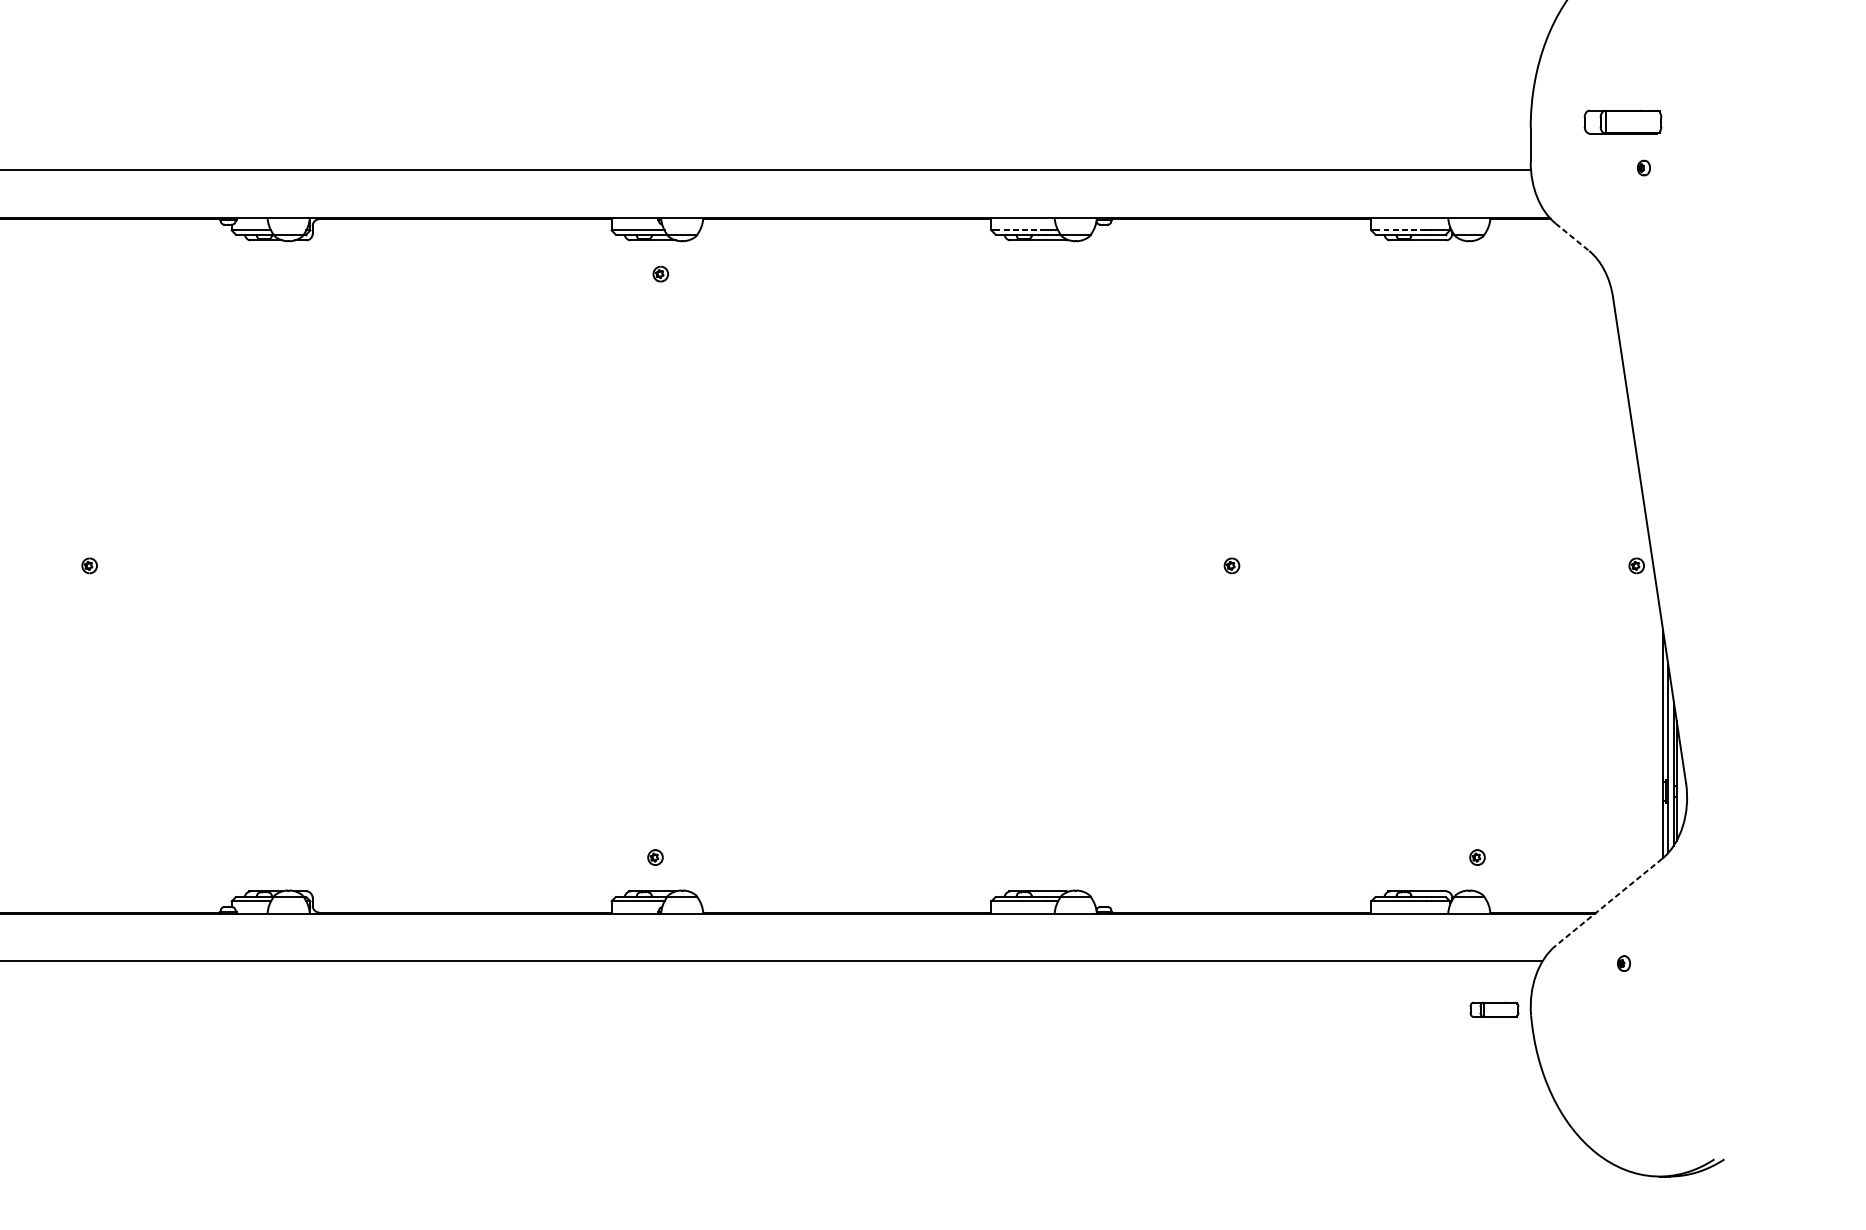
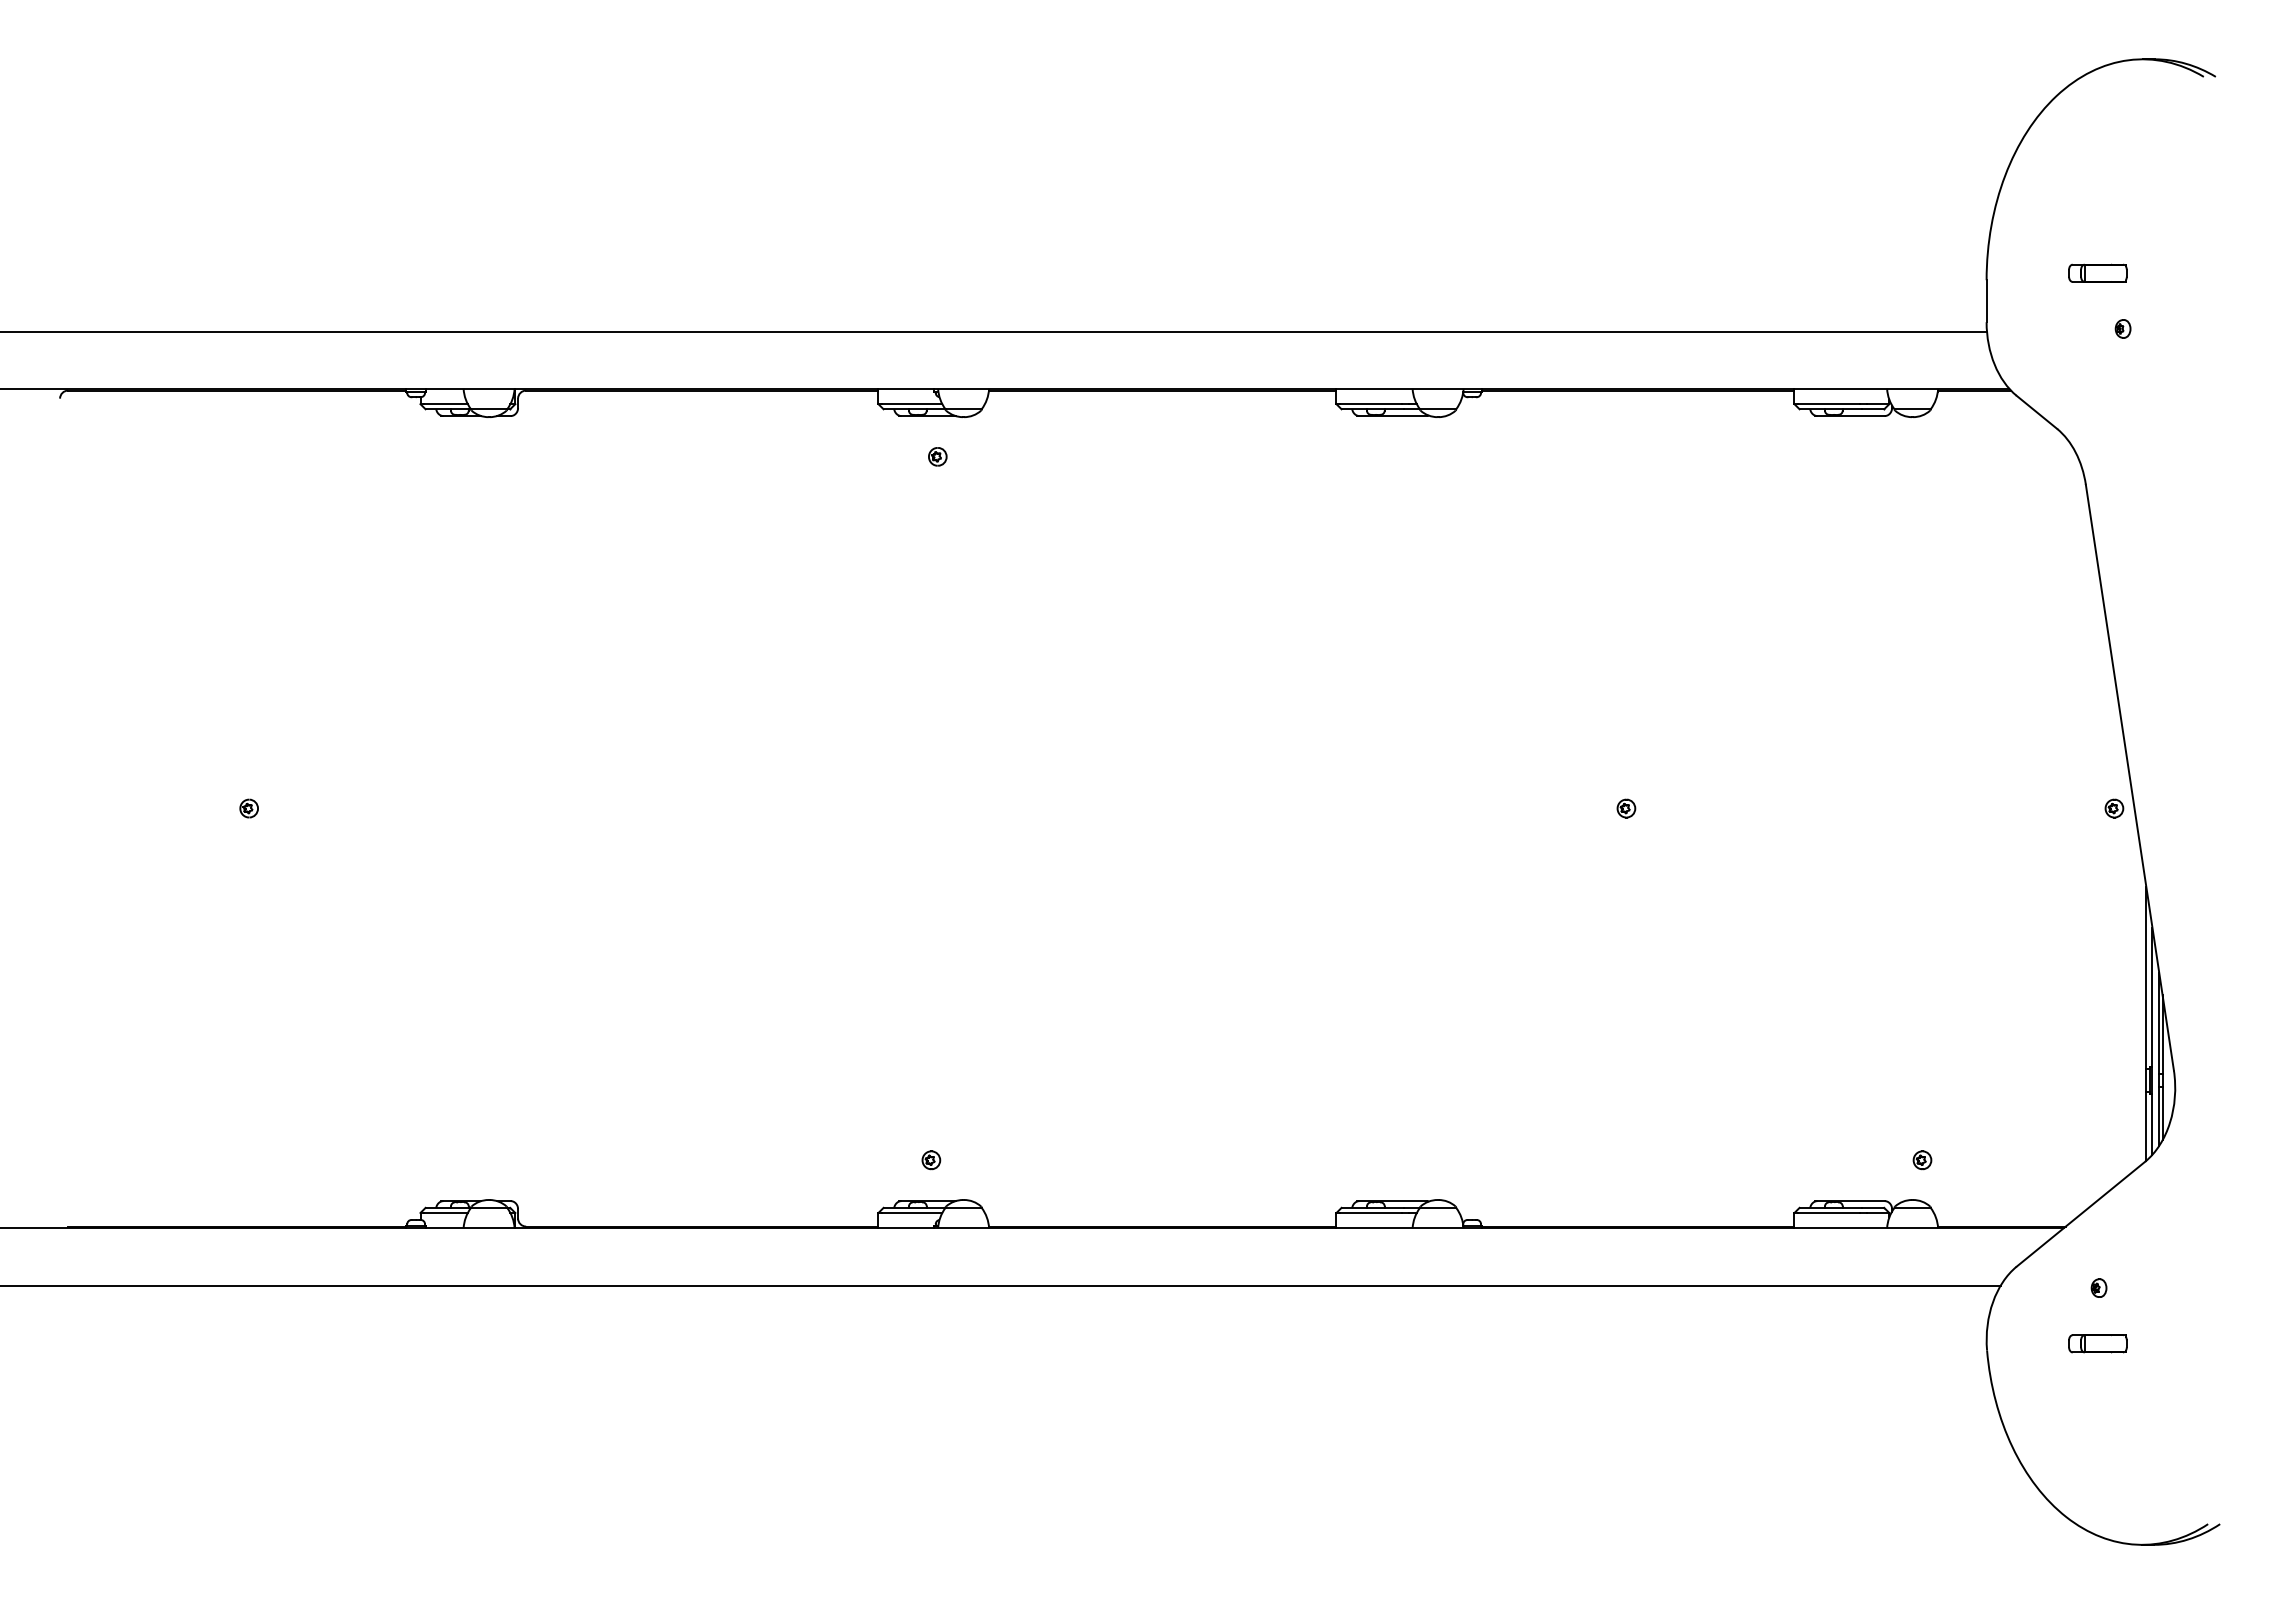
part: (1622, 121) -> (2097, 272), size x0.62
line: (1020, 230) -> (1371, 404), dashed -> solid
line: (1400, 230) -> (1829, 404), dashed -> solid
line: (1572, 237) -> (2037, 412), dashed -> solid
line: (1608, 902) -> (2080, 1214), dashed -> solid
part: (1494, 1009) -> (2097, 1343), moved

